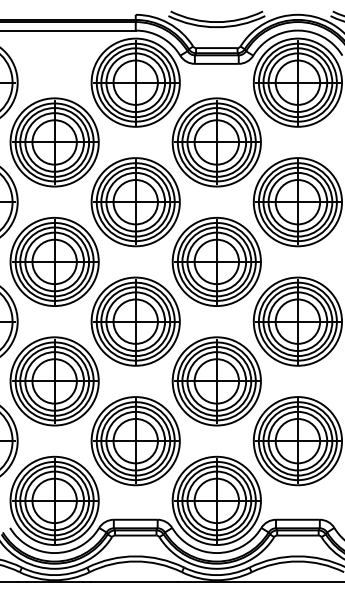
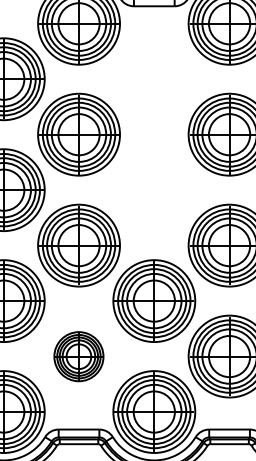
part: (216, 142) -> (154, 79), removed
part: (216, 261) -> (154, 189), removed
part: (135, 441) -> (78, 356), size x0.6

